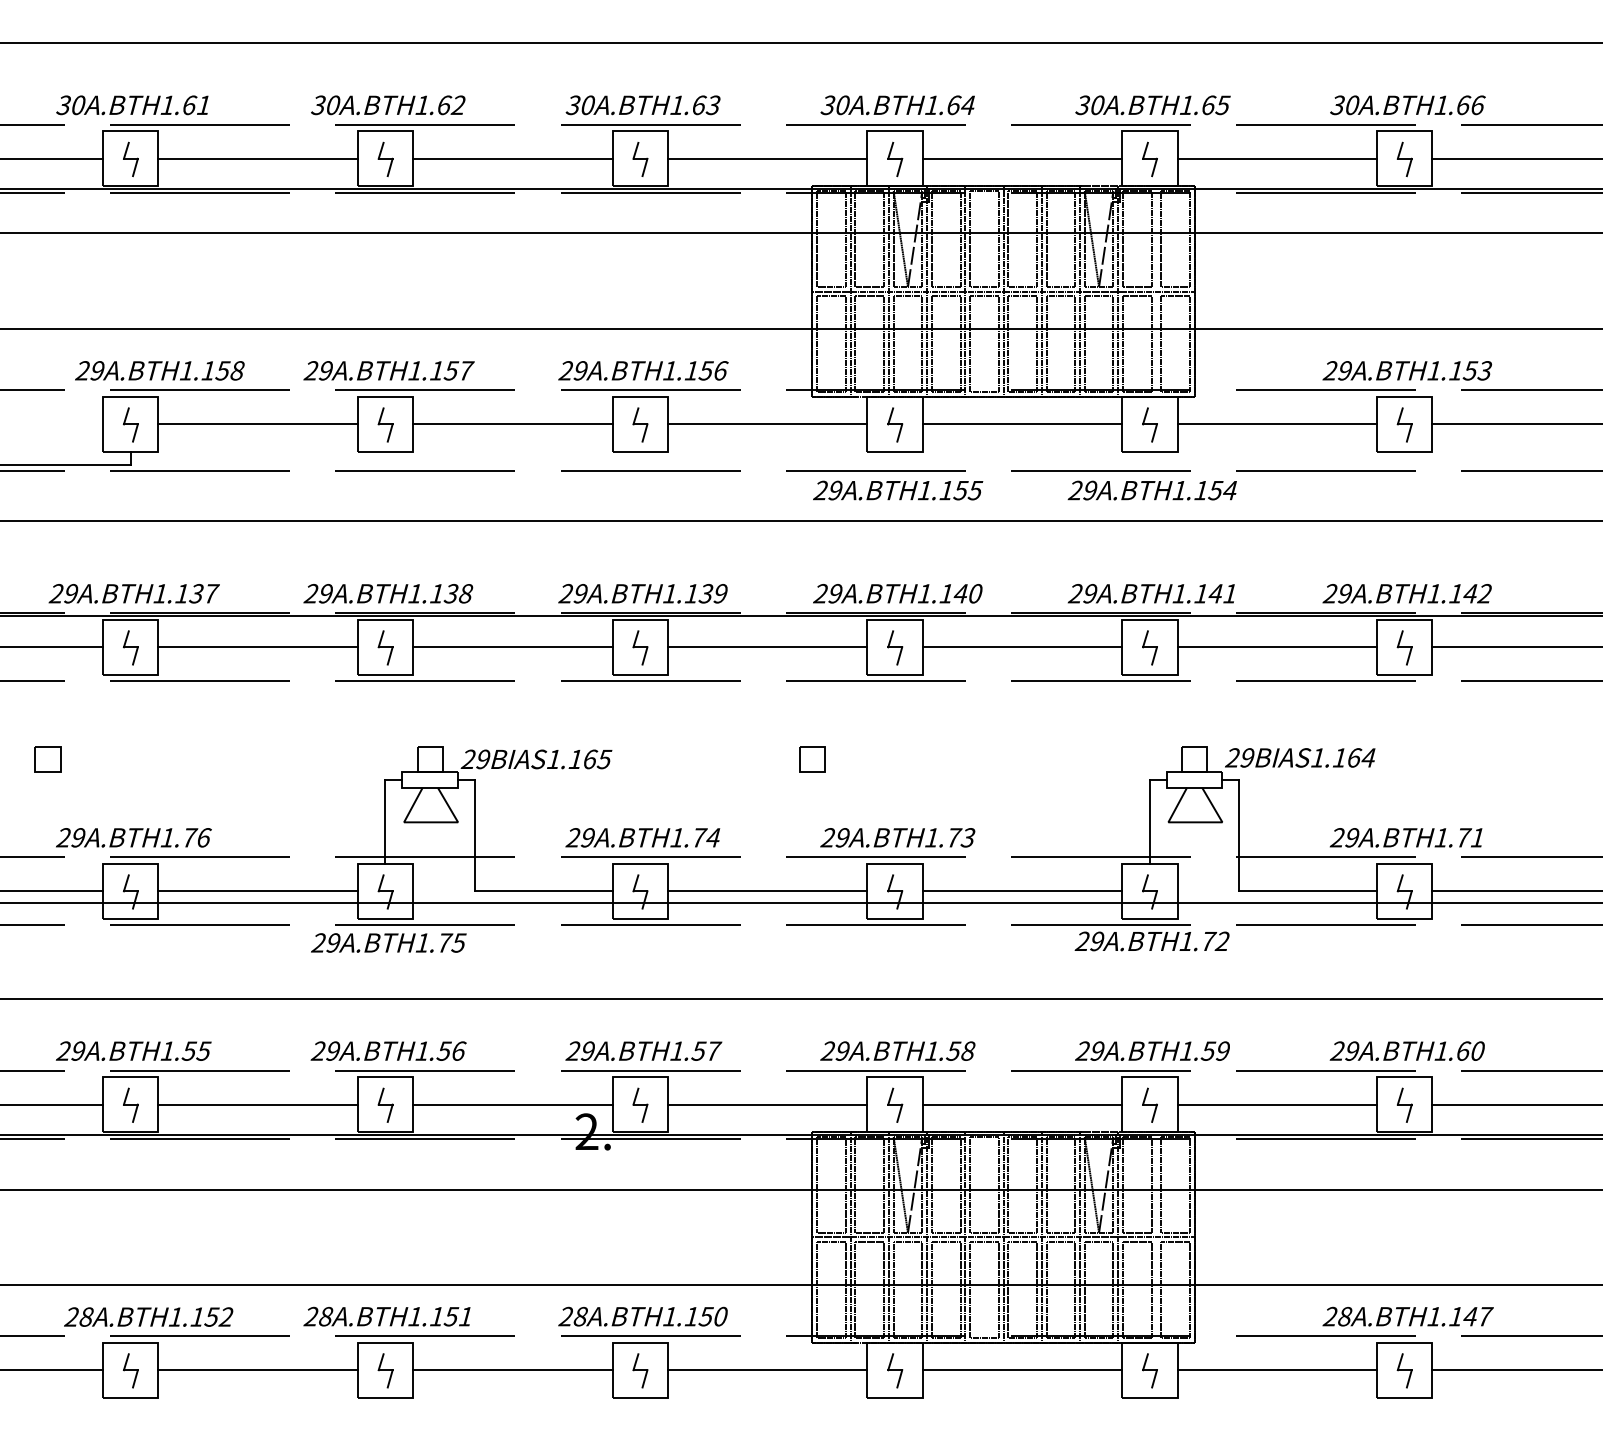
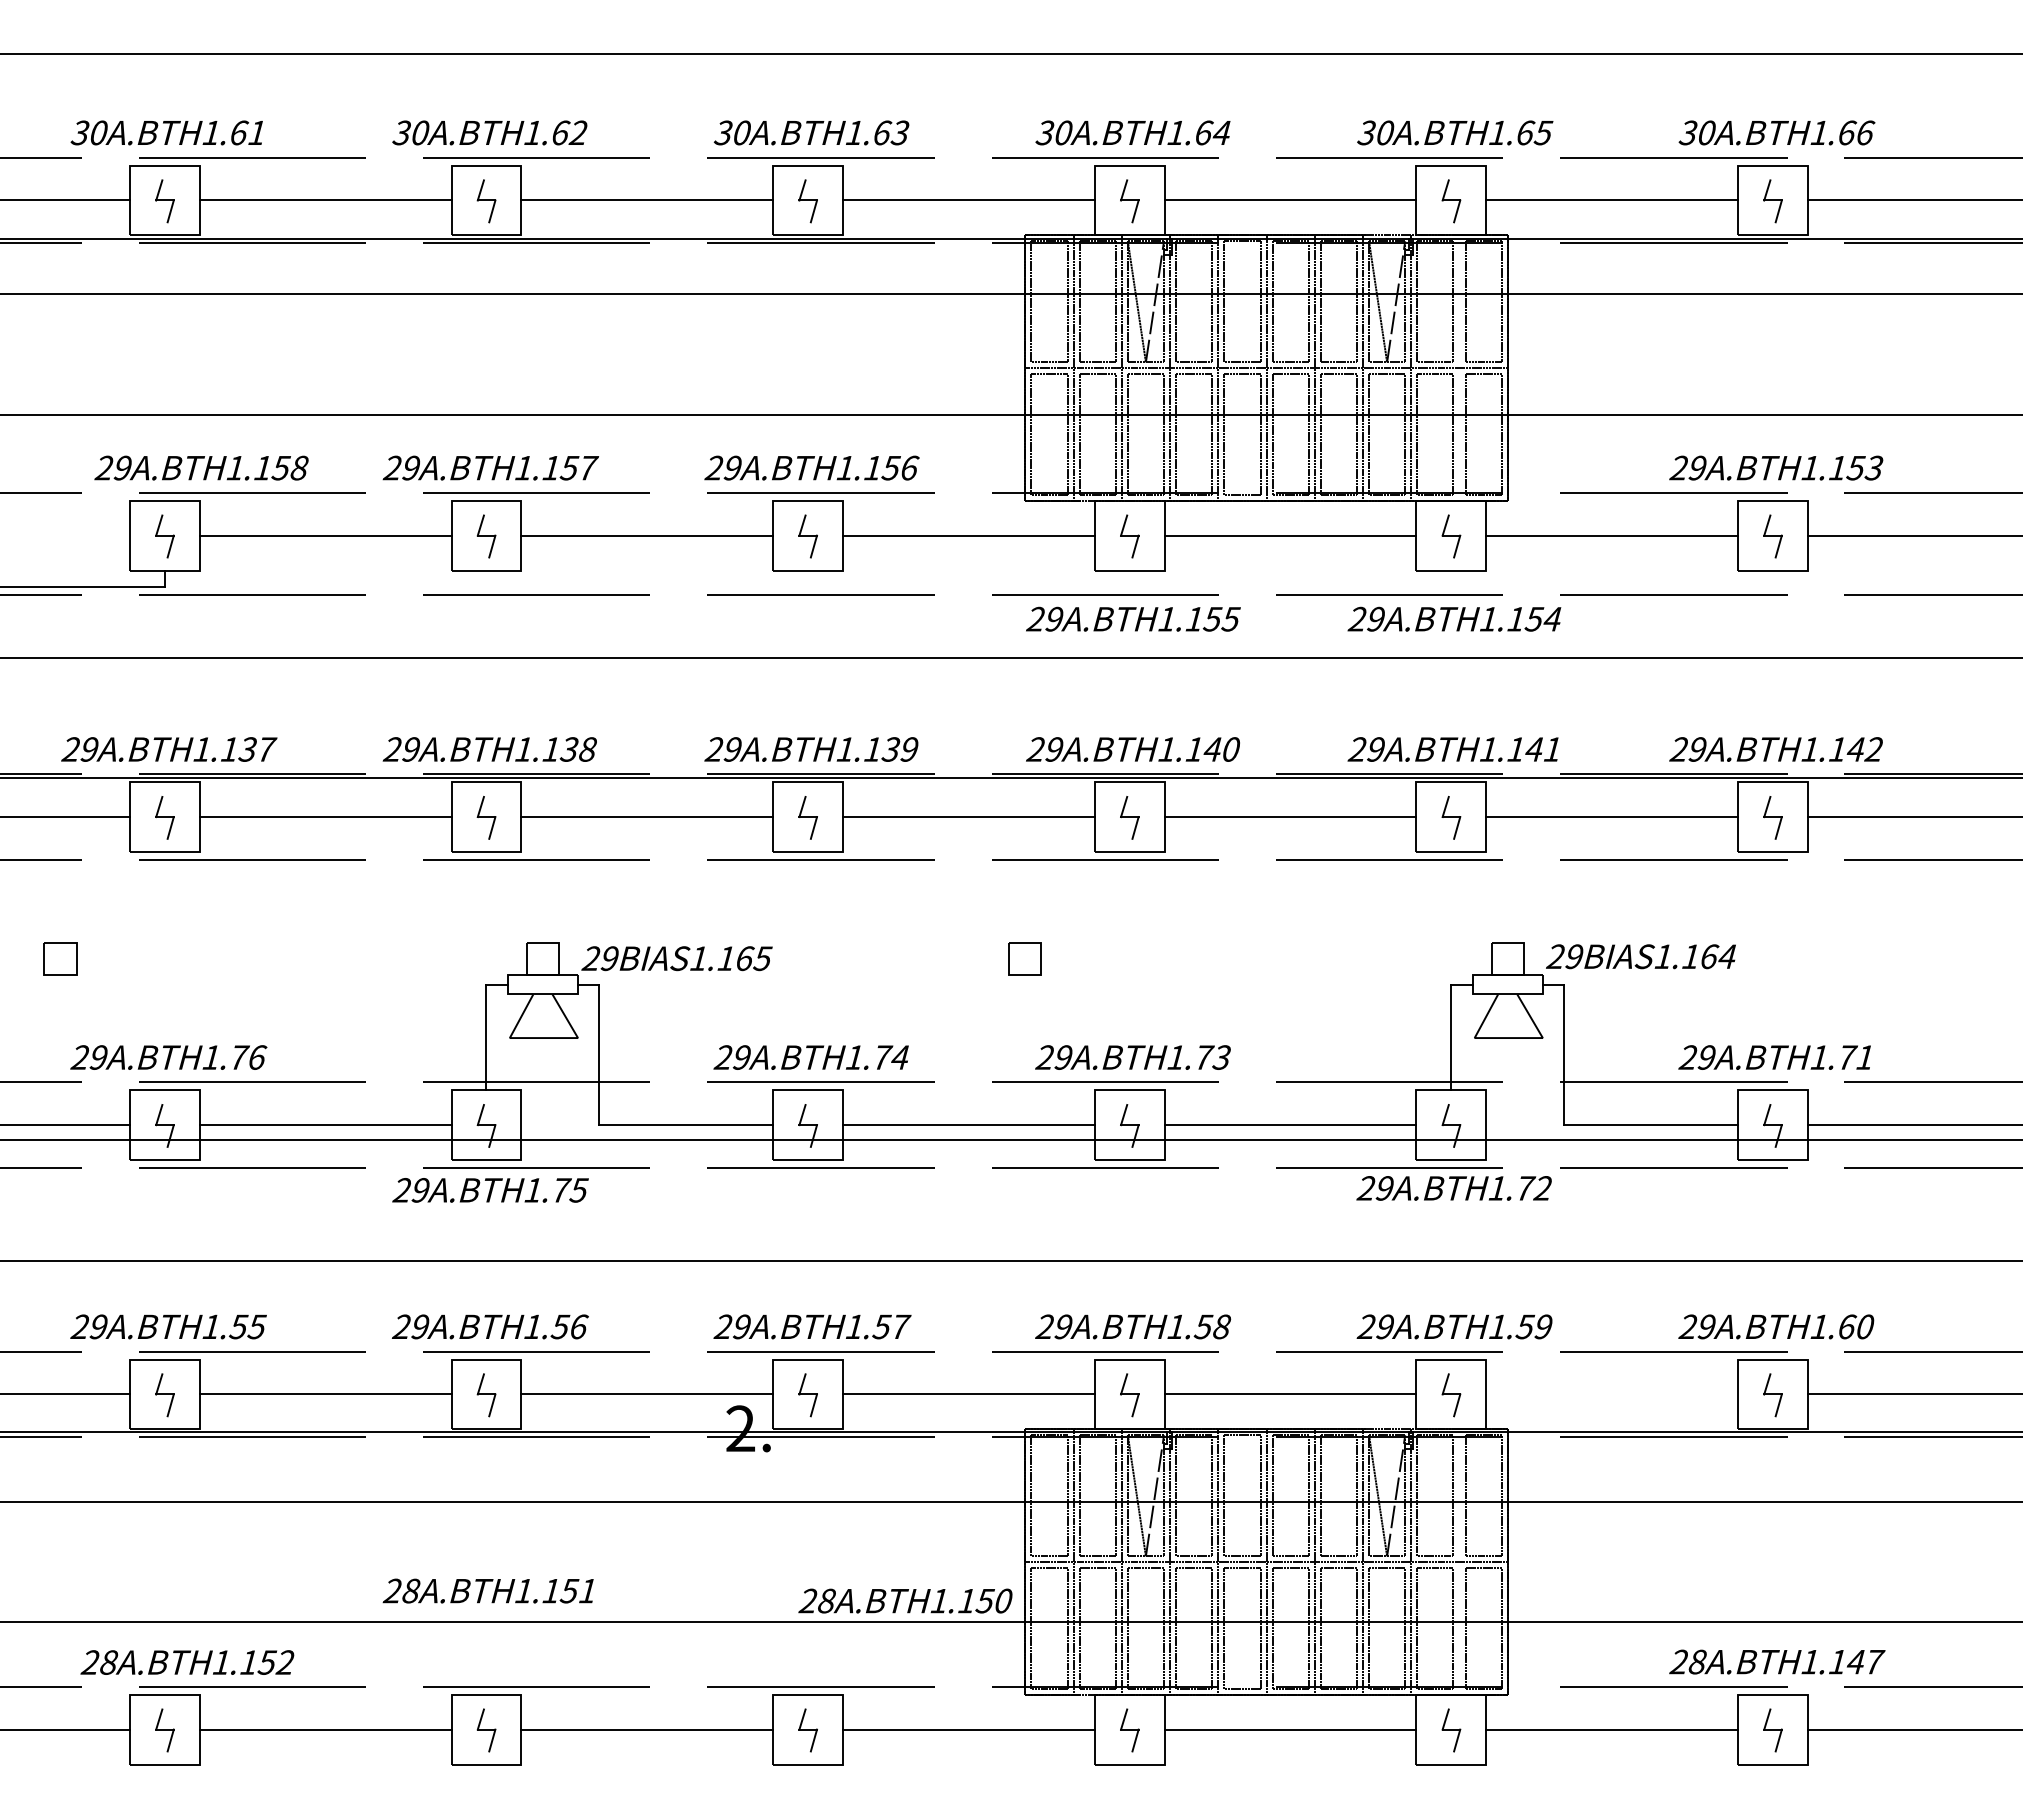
line: (1276, 1104) -> (1611, 1394), removed
text: (386, 1316) -> (487, 1590), moved
text: (643, 1316) -> (905, 1600), moved

